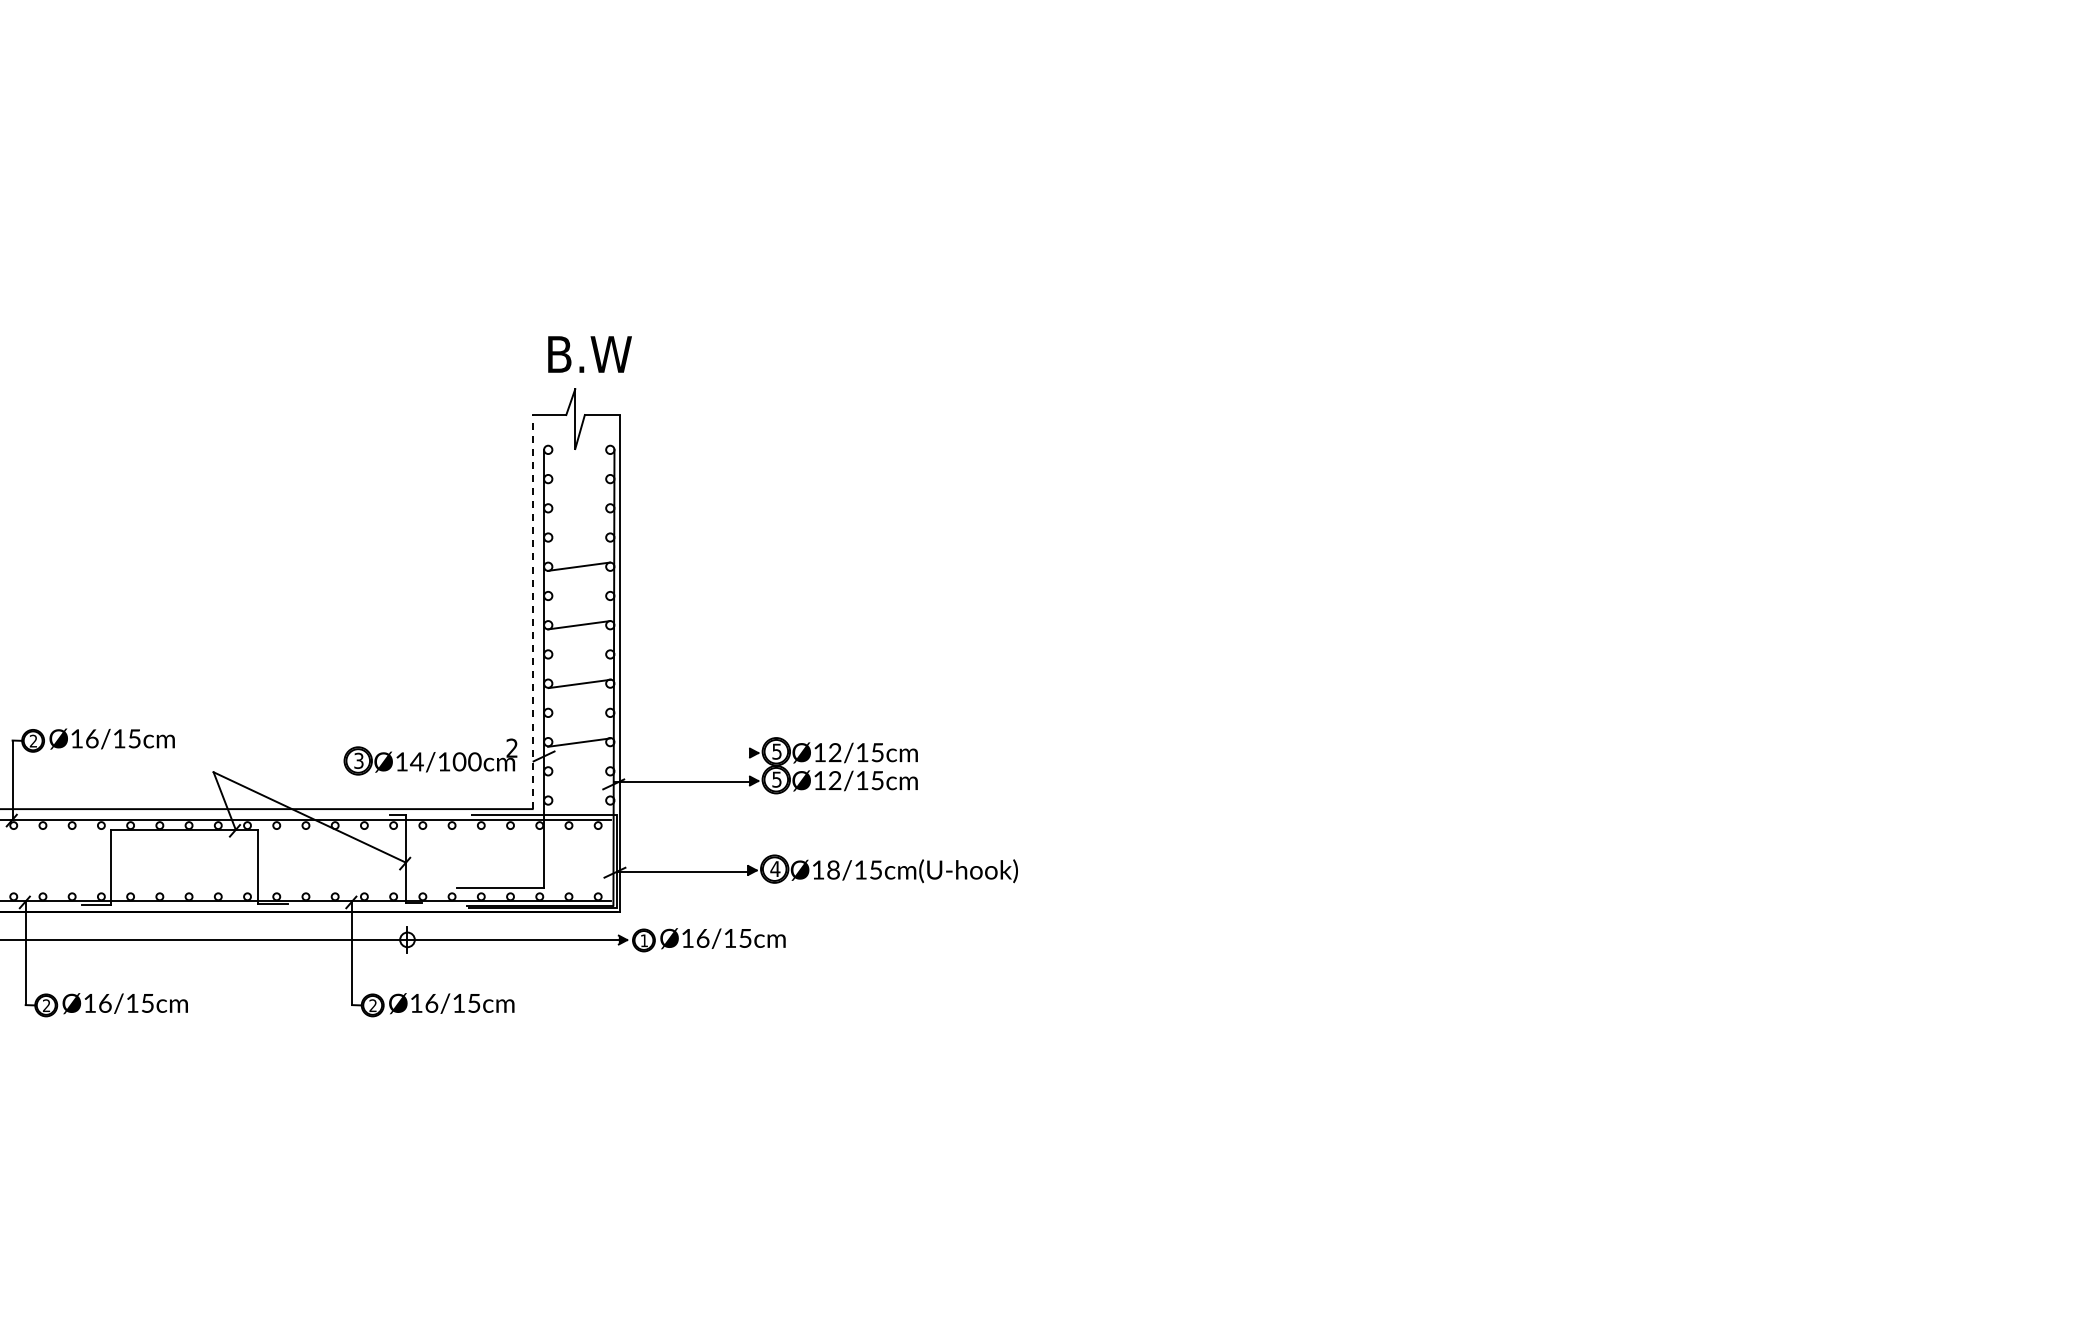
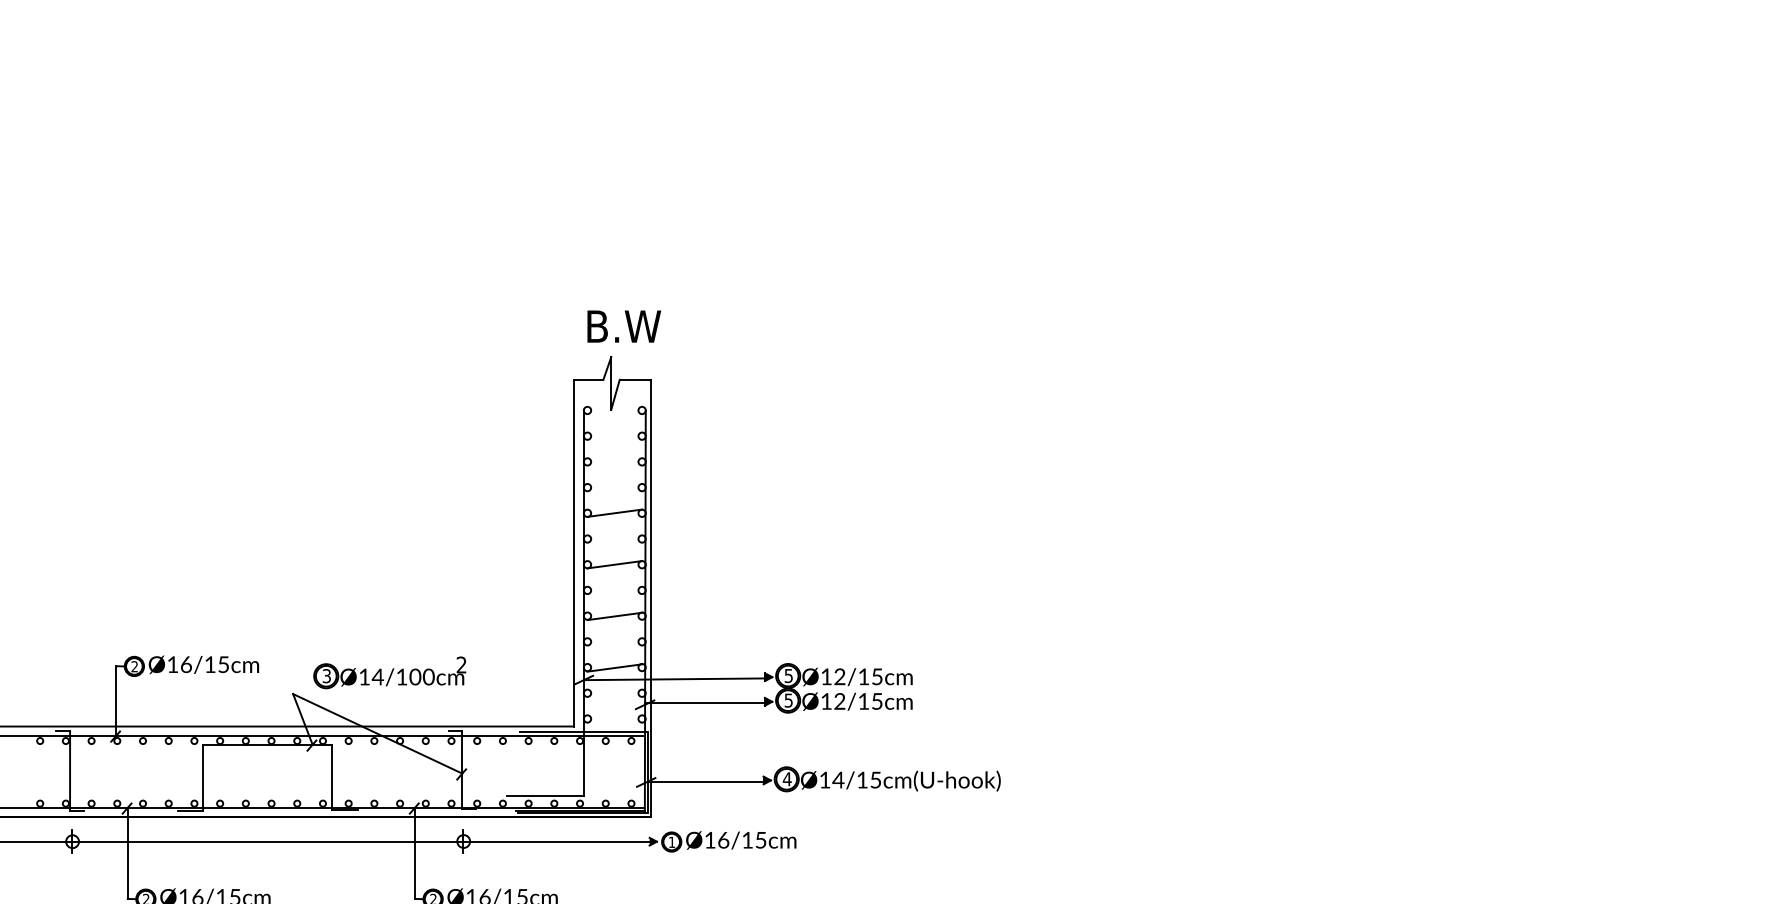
line: (532, 611) -> (573, 552), dashed -> solid
line: (647, 755) -> (674, 679), added
part: (430, 756) -> (389, 672), moved
text: (833, 869) -> (838, 779), Ø18/15cm(U-hook) -> Ø14/15cm(U-hook)

